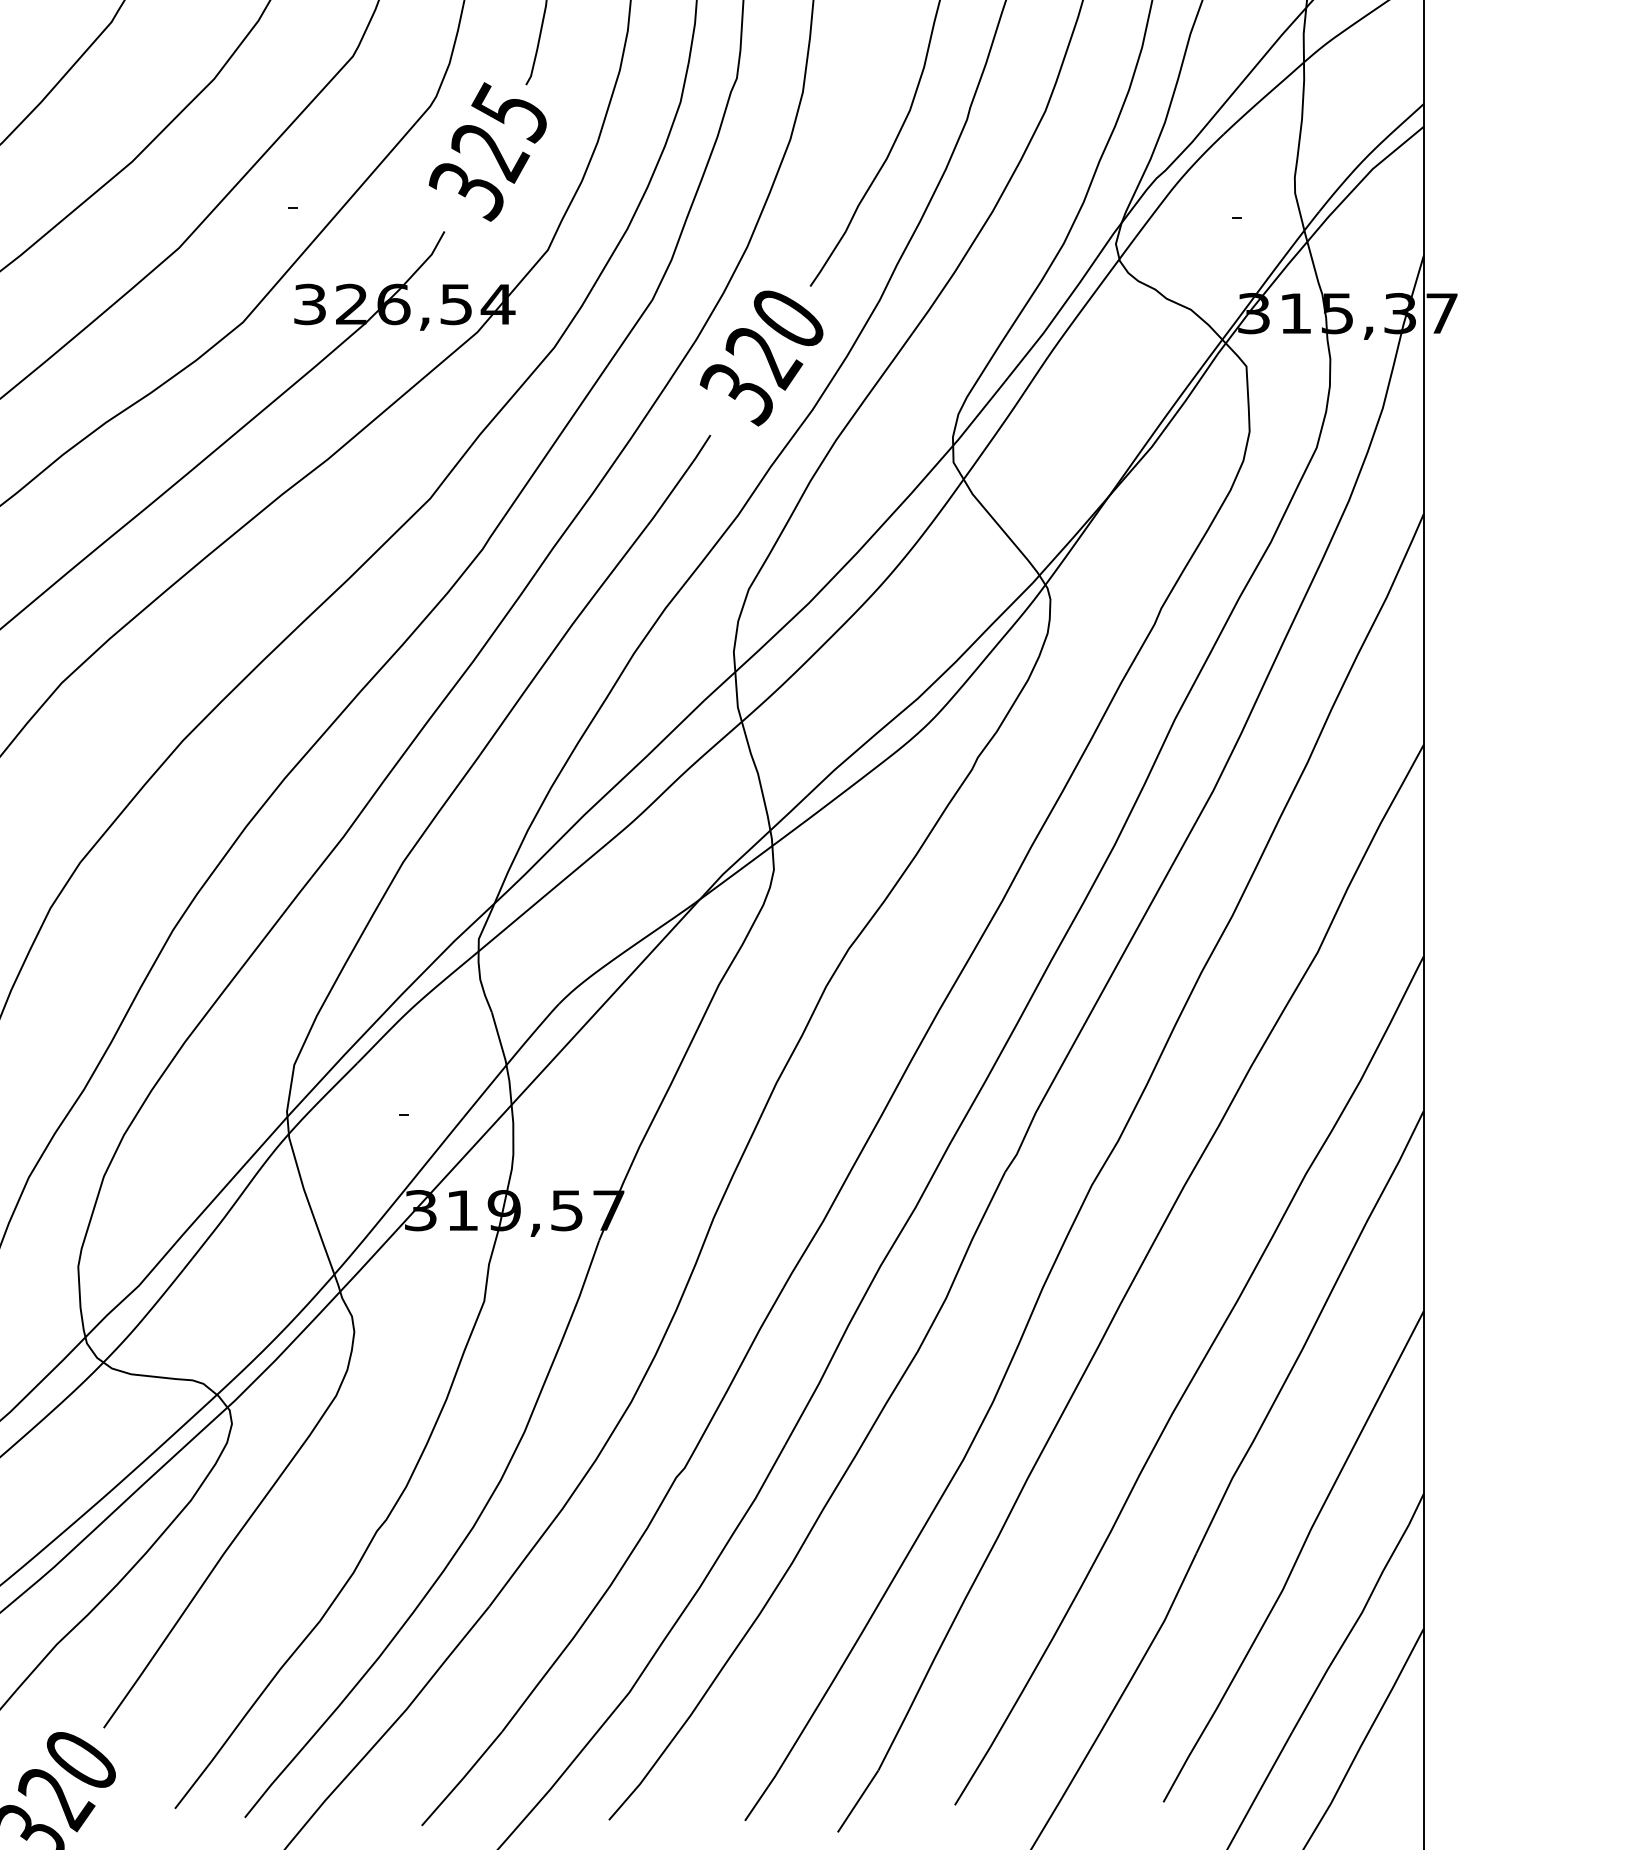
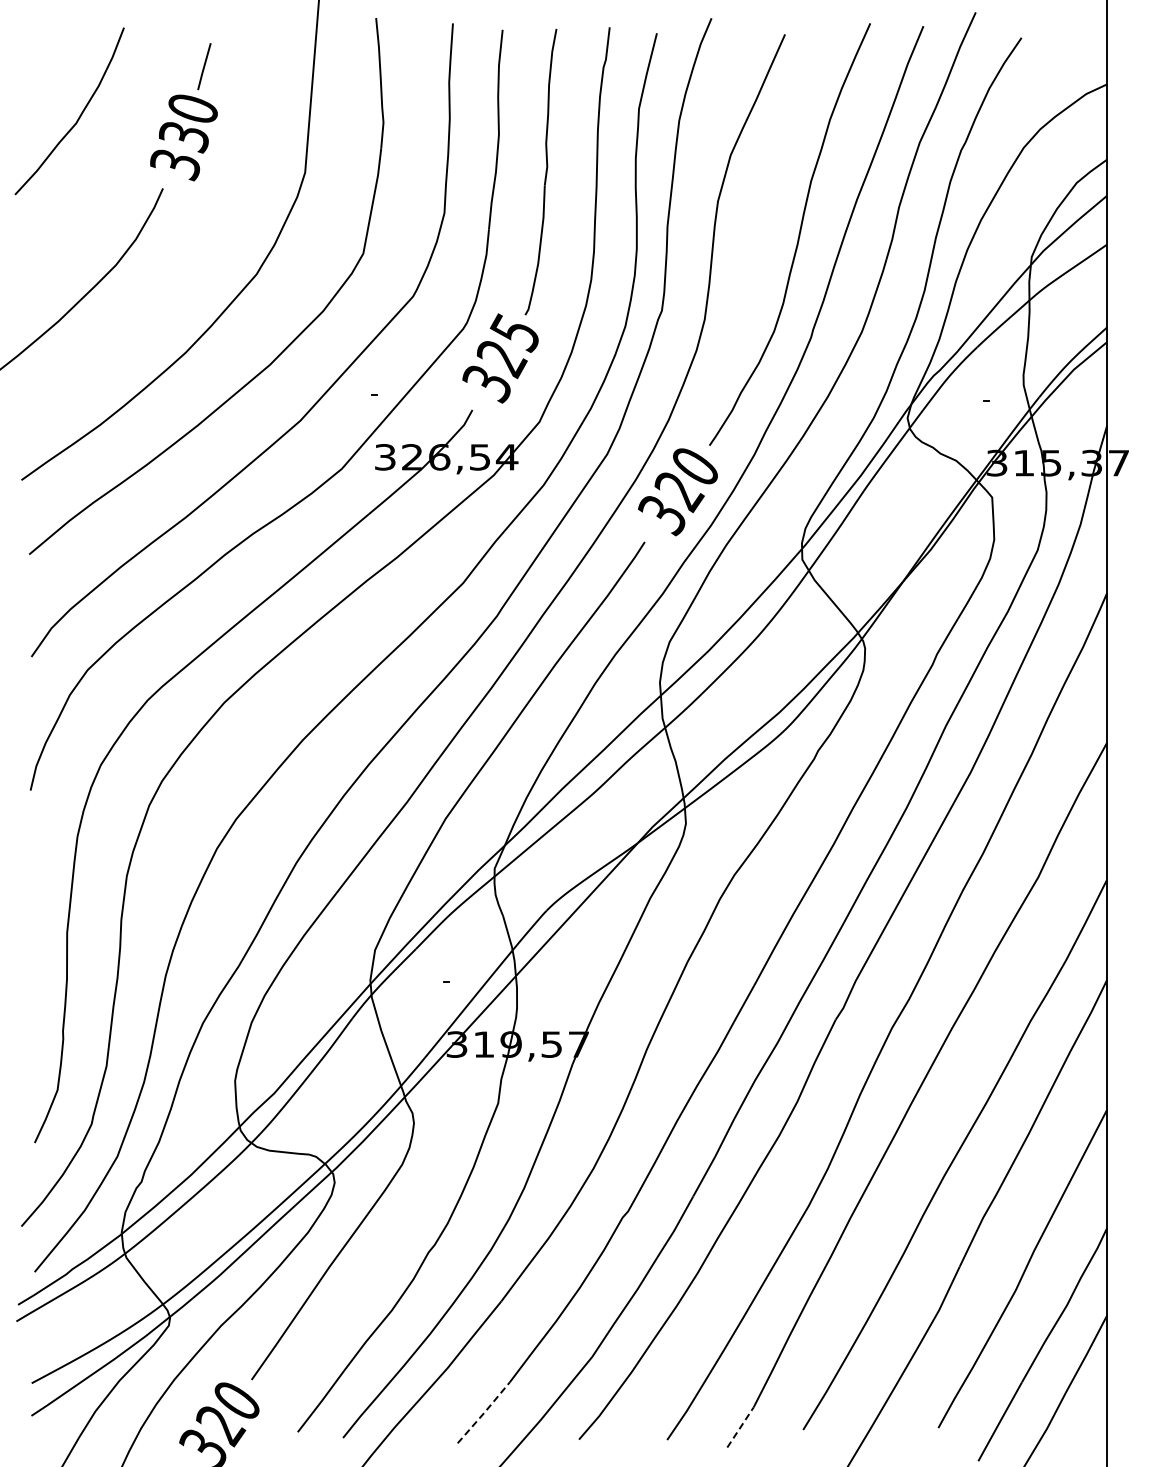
line: (463, 1778) -> (484, 1412), solid -> dashed
line: (858, 1801) -> (740, 1427), solid -> dashed

